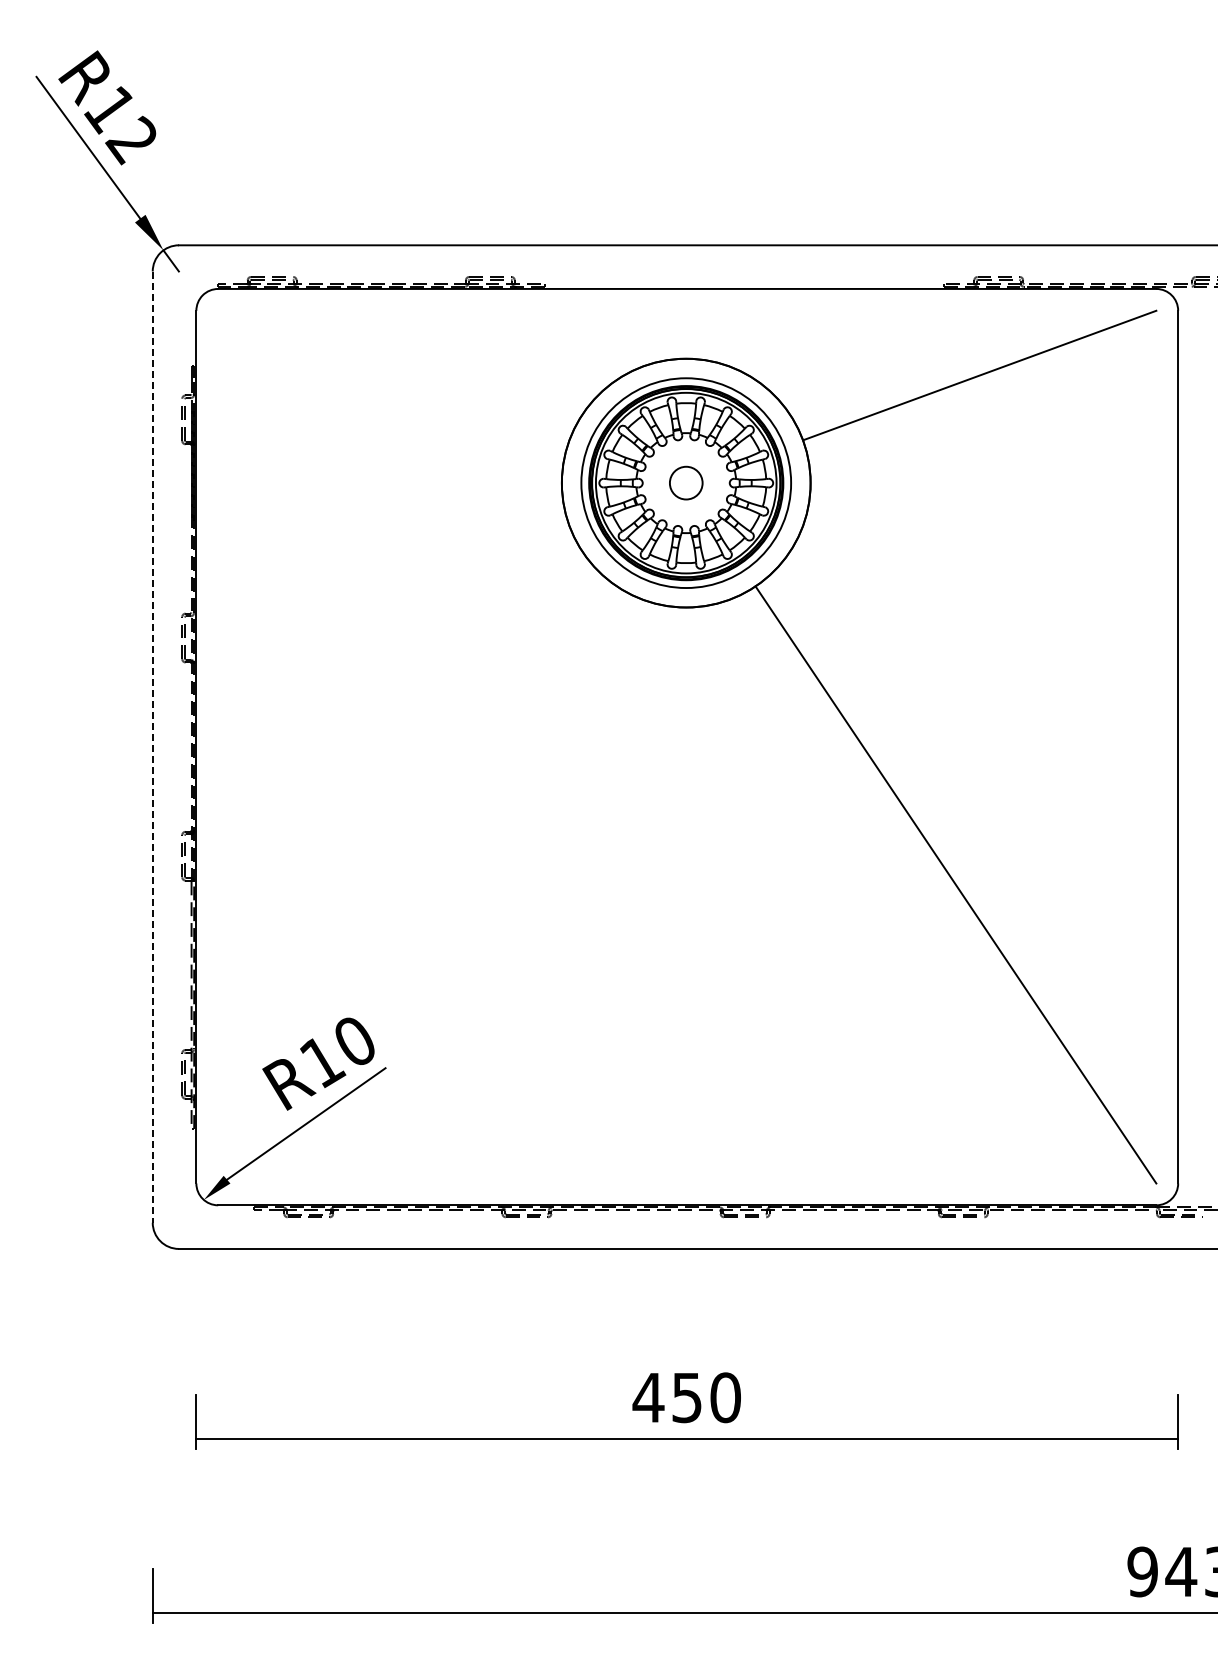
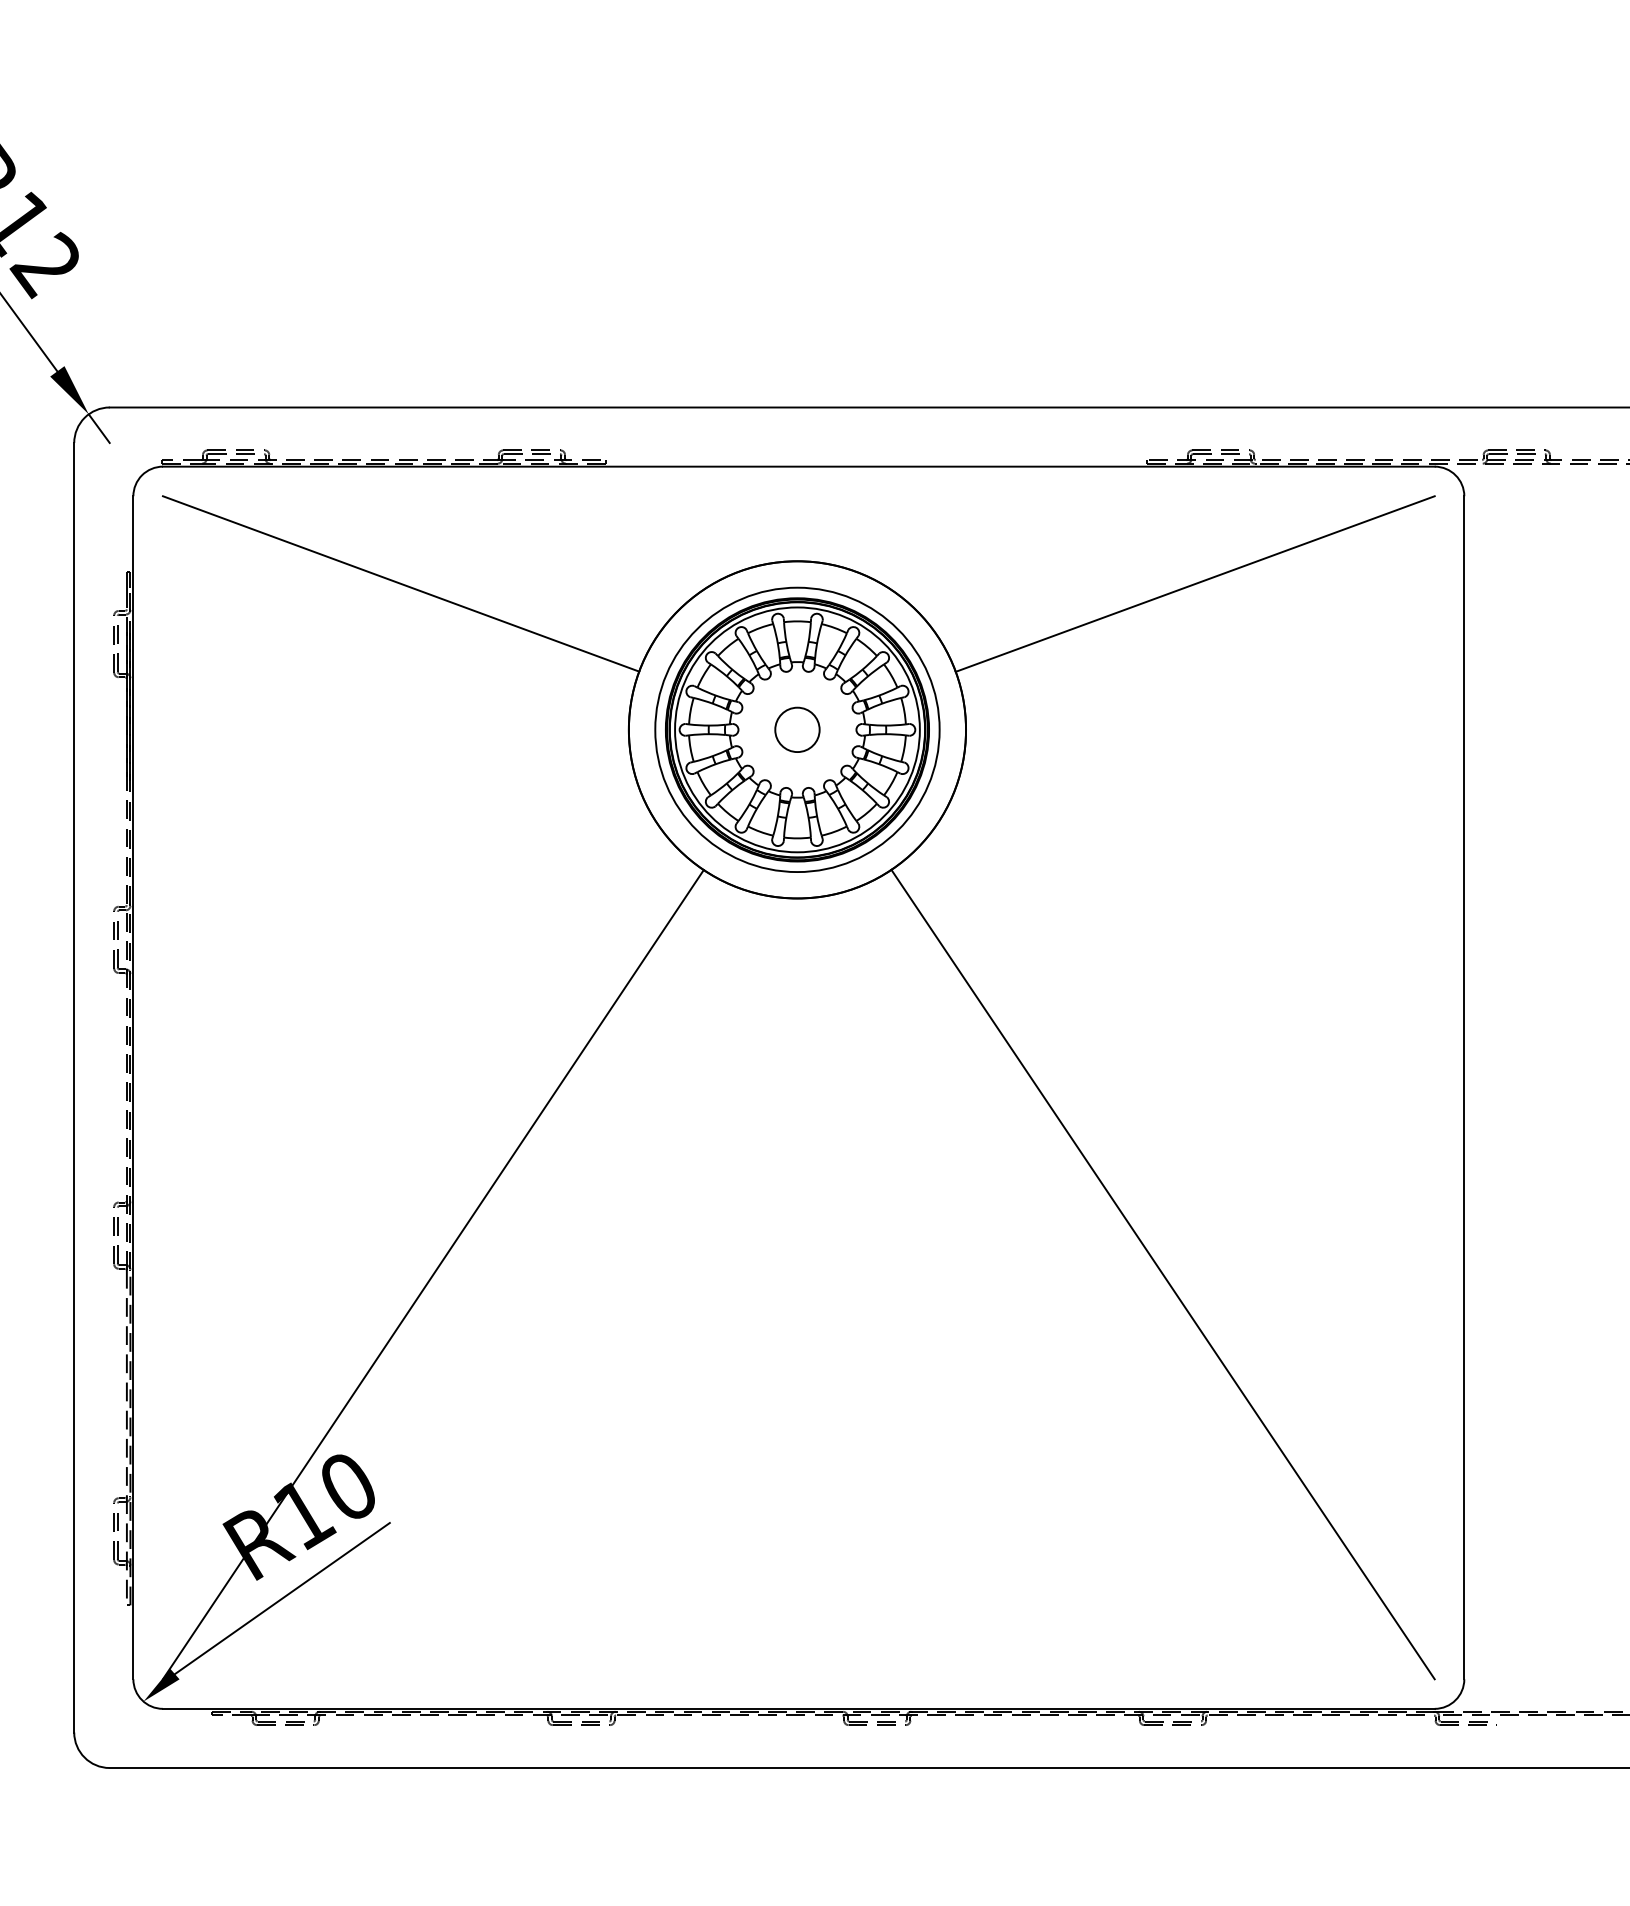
line: (393, 375) -> (400, 583), added
line: (152, 747) -> (73, 1088), dashed -> solid
line: (417, 884) -> (433, 1273), added

